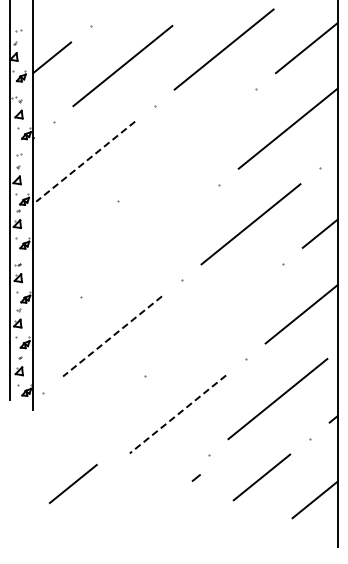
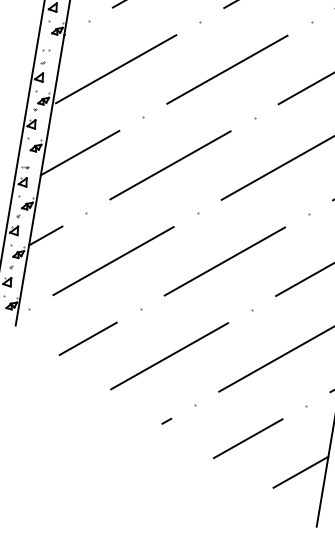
line: (186, 145) -> (226, 69), added
line: (85, 161) -> (115, 69), dashed -> solid
line: (149, 240) -> (170, 165), added
line: (65, 243) -> (79, 153), added
line: (213, 319) -> (224, 261), added
line: (46, 323) -> (45, 235), added
line: (112, 336) -> (113, 261), dashed -> solid
line: (177, 414) -> (169, 356), dashed -> solid
line: (195, 477) -> (166, 420), moved
line: (72, 484) -> (87, 339), moved

